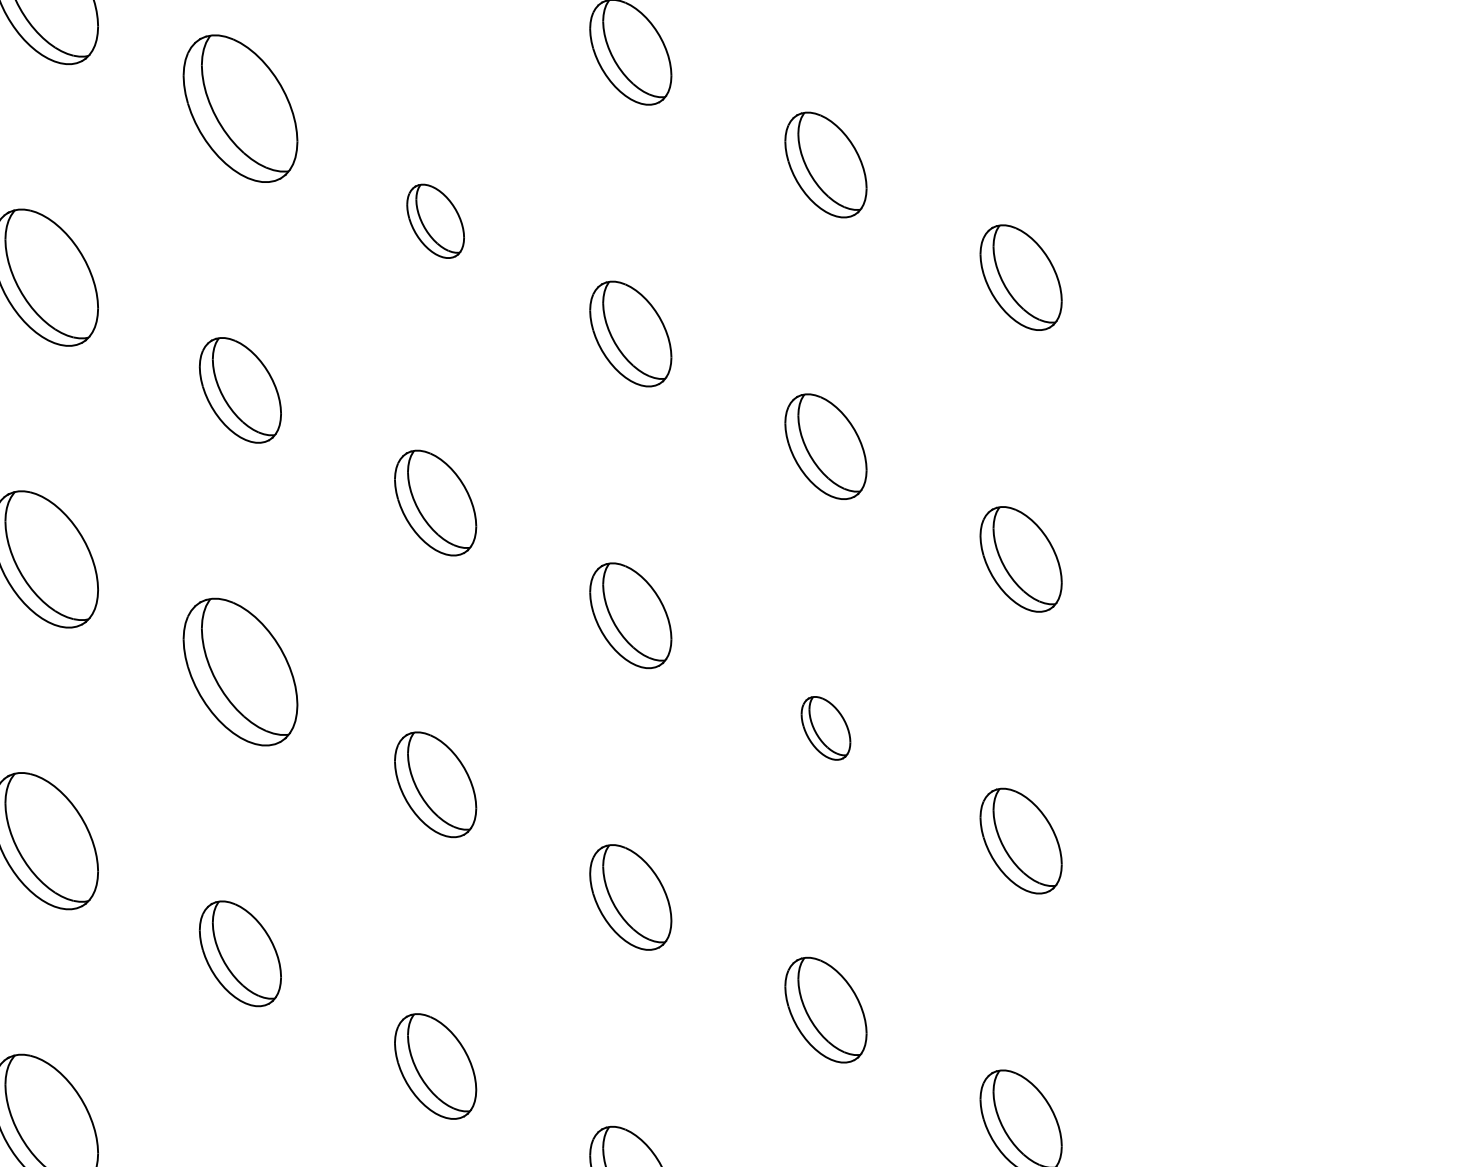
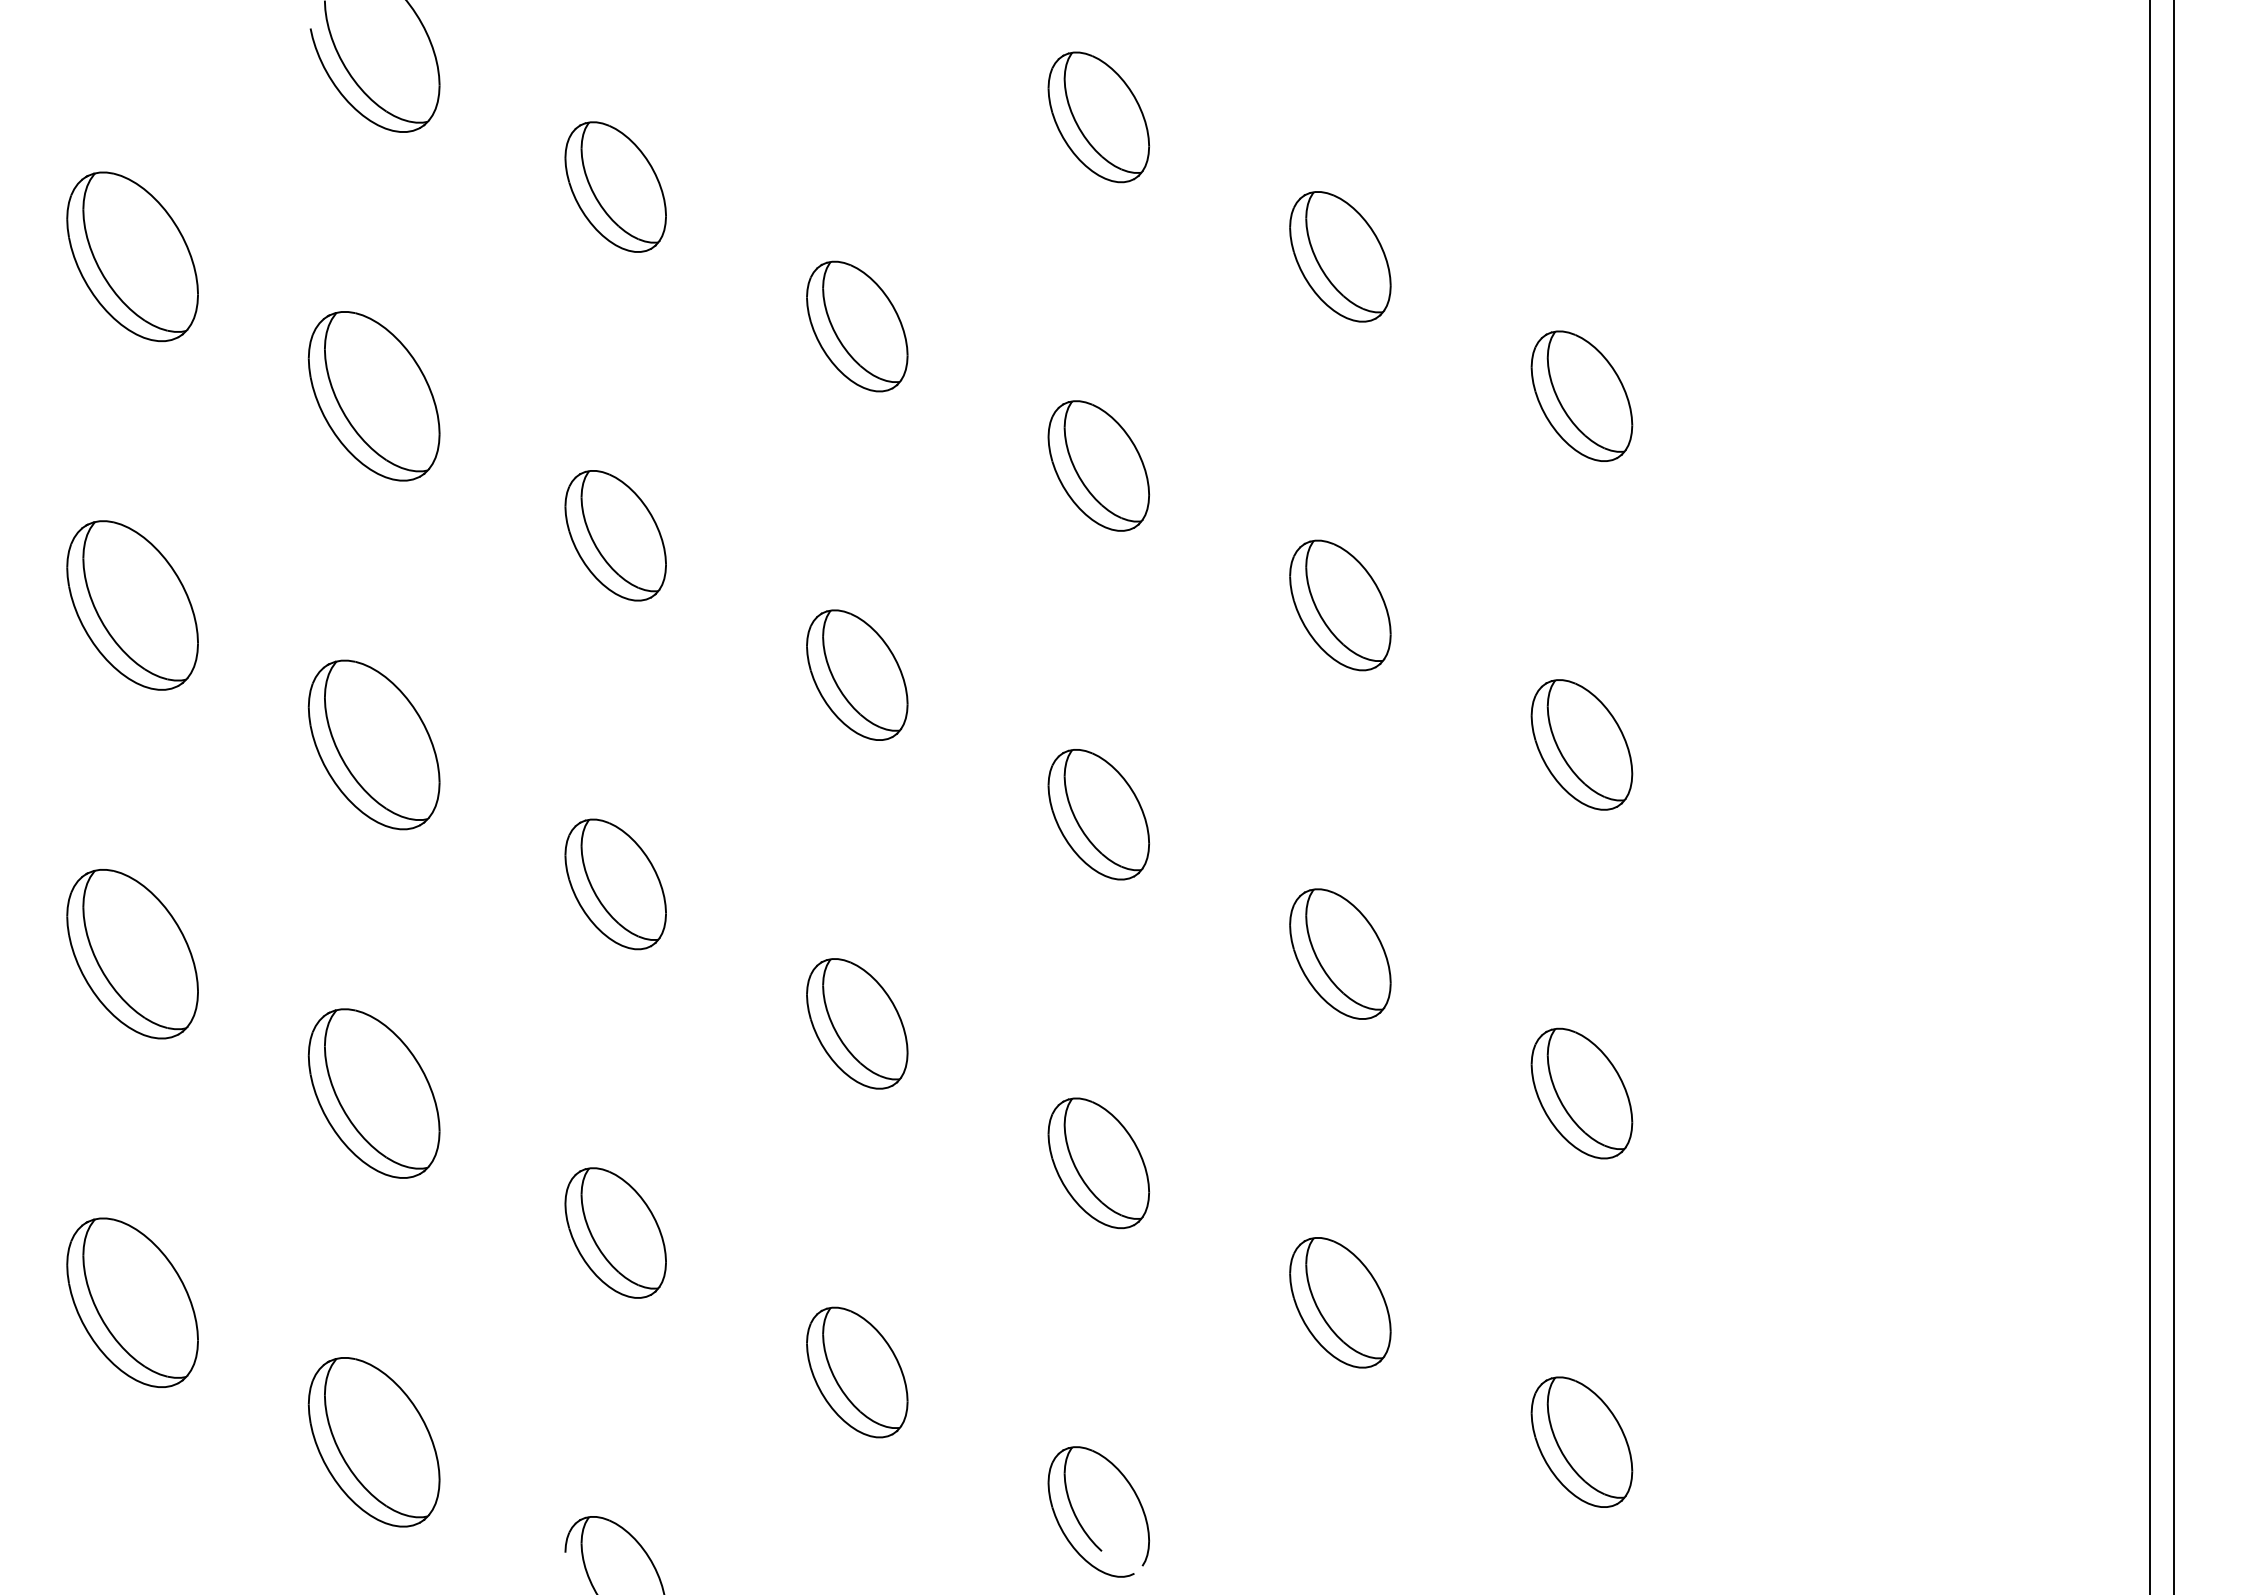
part: (240, 108) -> (615, 186), size x0.71
part: (435, 221) -> (857, 326), size x1.43
part: (240, 672) -> (615, 884), size x0.71
part: (826, 727) -> (1340, 953), size x1.67

